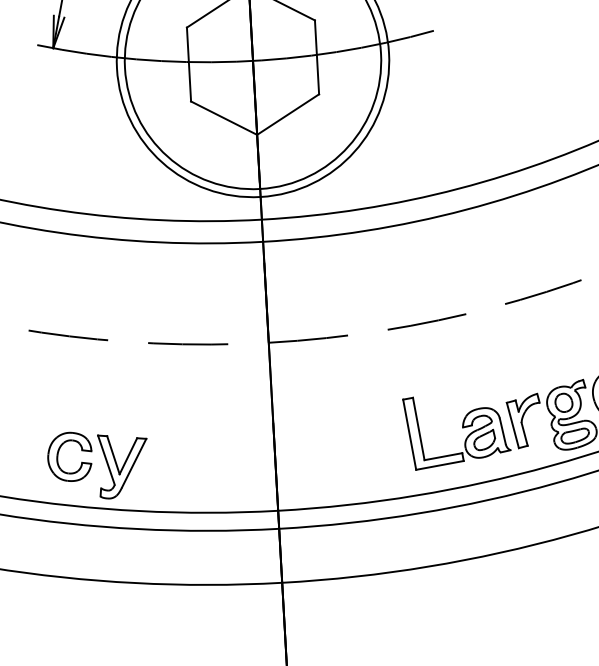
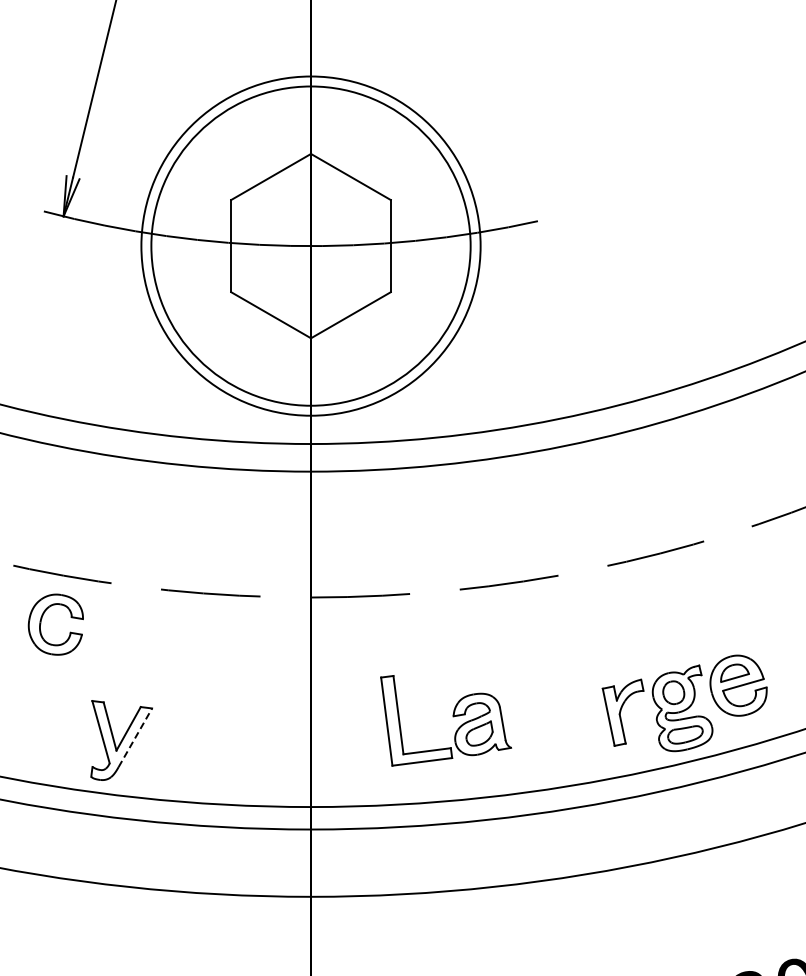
part: (462, 427) -> (452, 716), moved
part: (58, 457) -> (41, 624), moved
line: (134, 462) -> (135, 737), solid -> dashed

